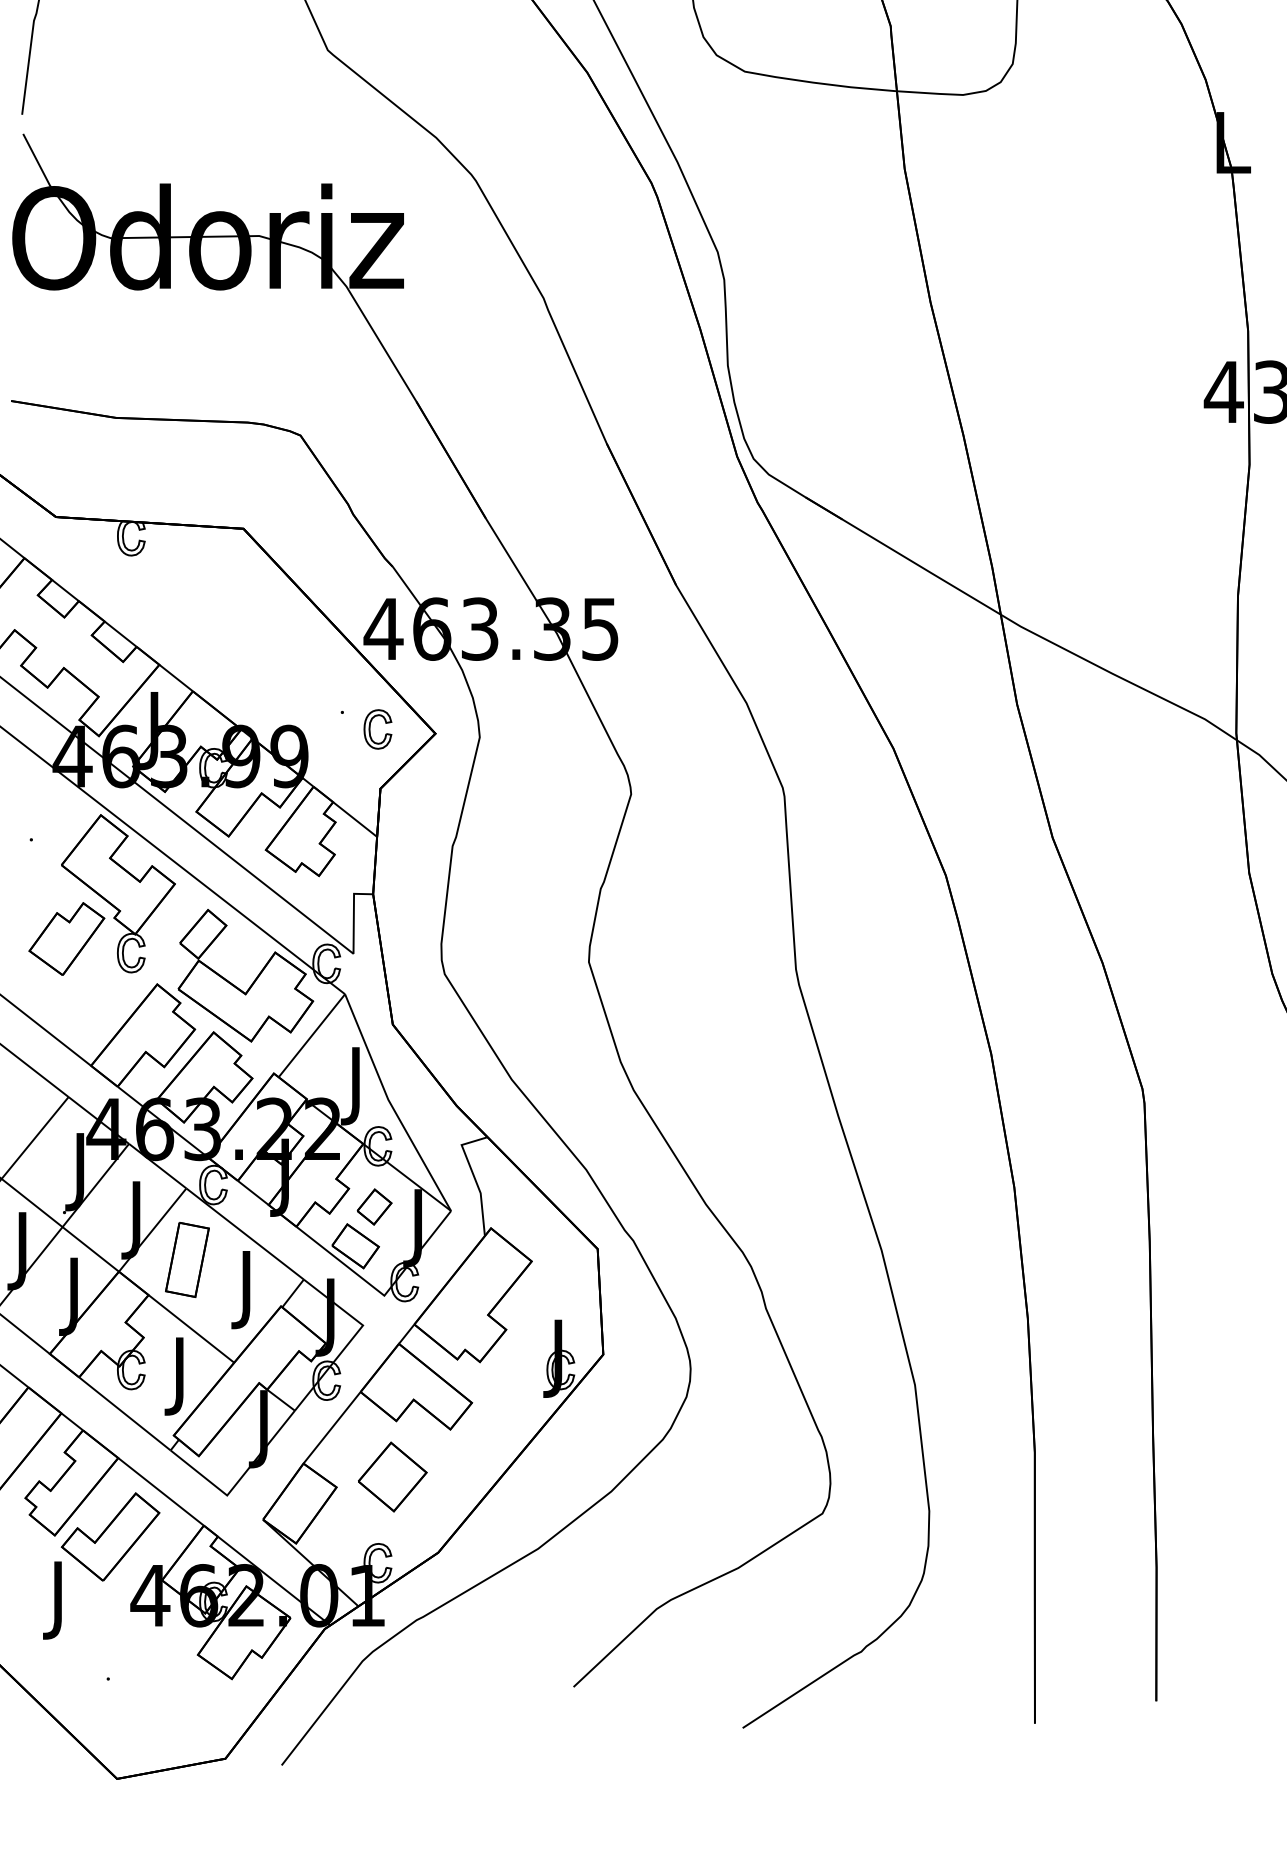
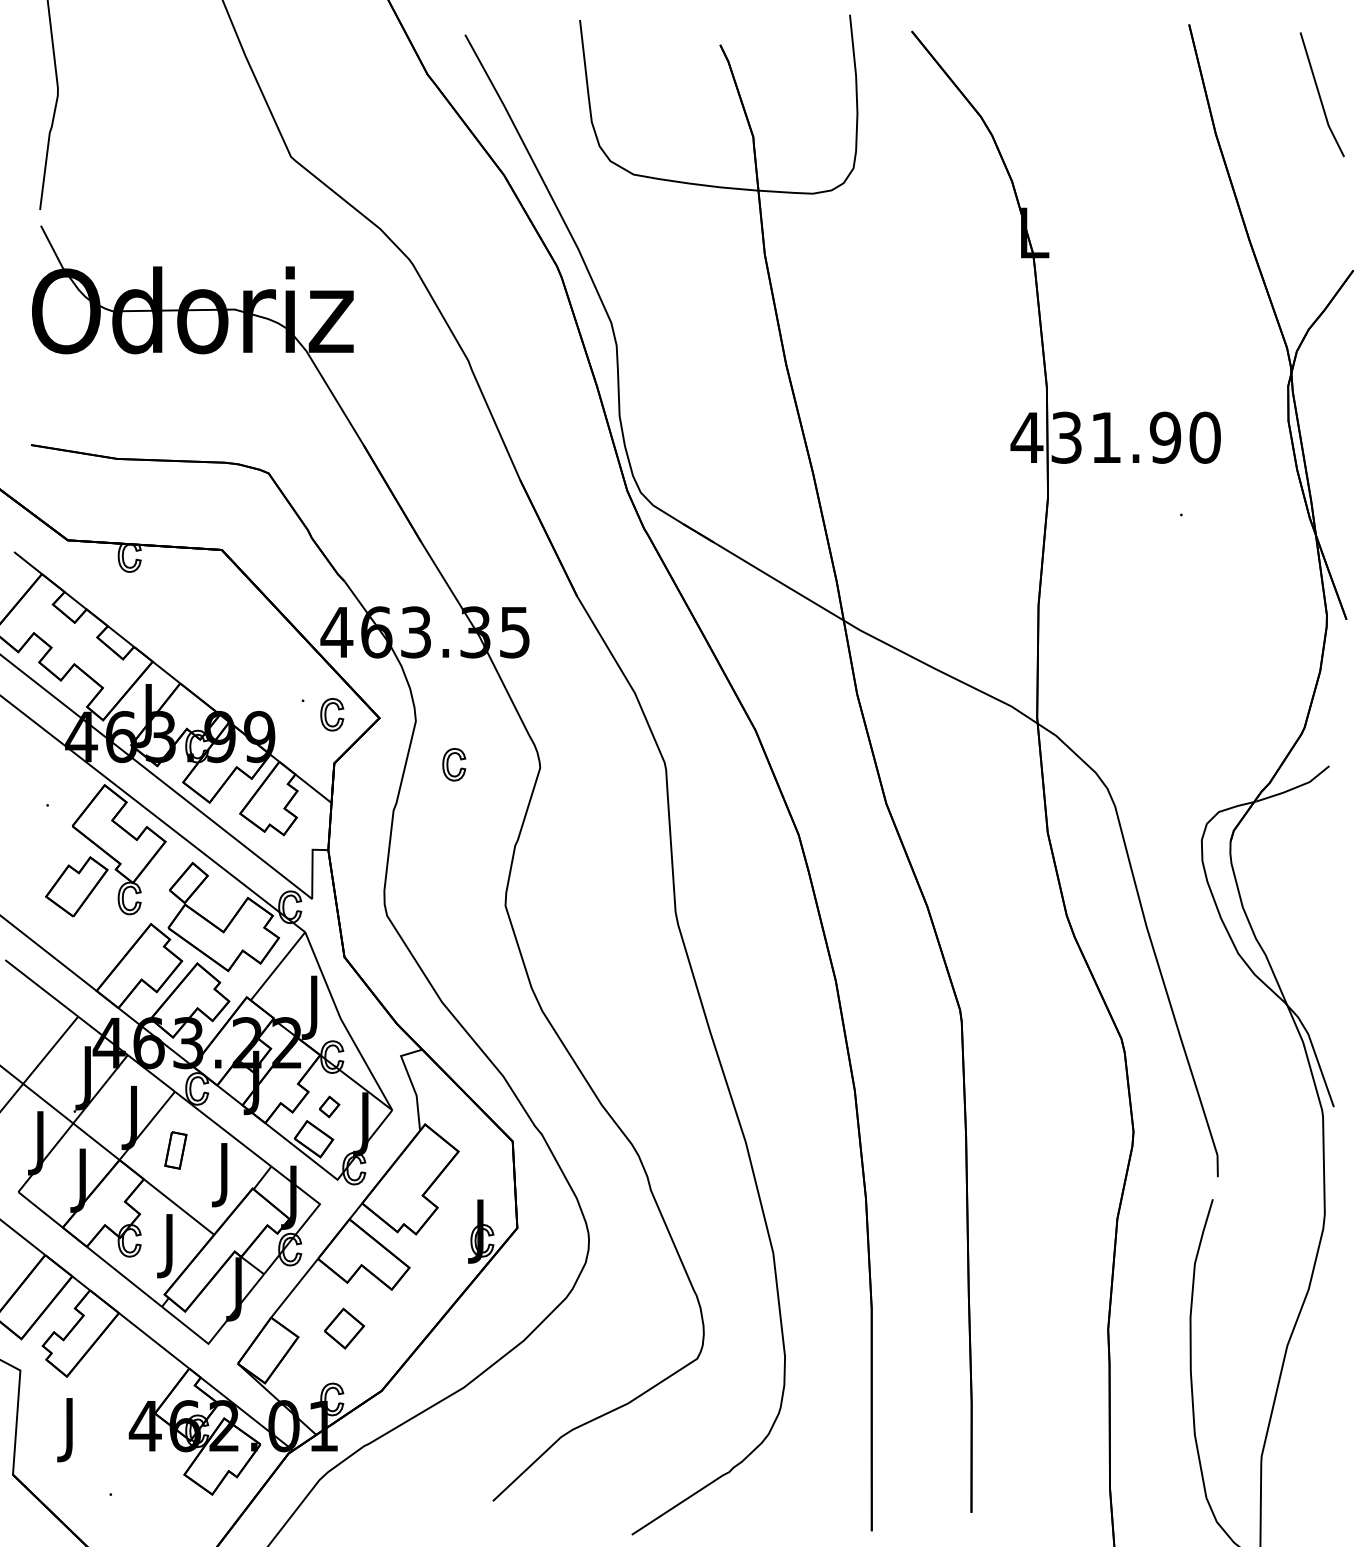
part: (526, 790) -> (454, 764), added
part: (374, 1206) -> (329, 1106), size x0.7
part: (187, 1260) -> (175, 1150), size x0.6
part: (392, 1476) -> (344, 1328), size x0.7
part: (110, 1536) -> (112, 1377), removed

